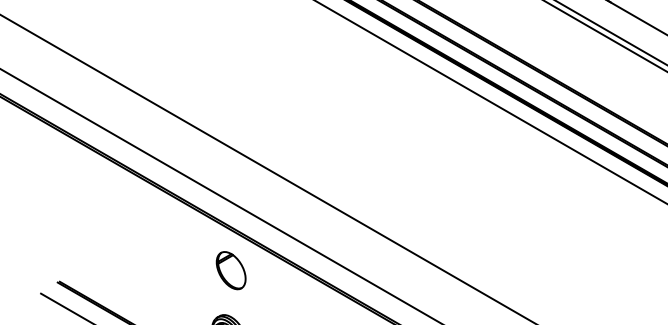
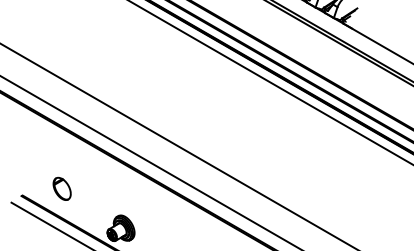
part: (230, 269) -> (61, 188), moved

